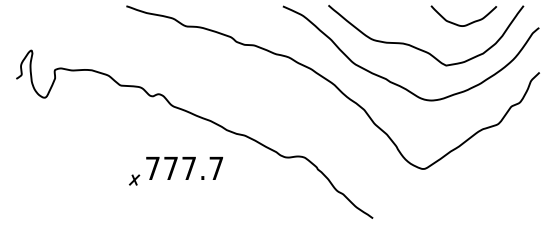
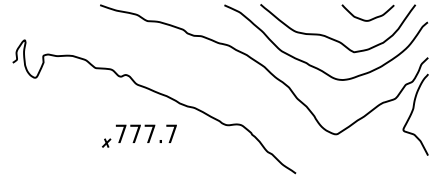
curve: (519, 143) -> (412, 114), added

